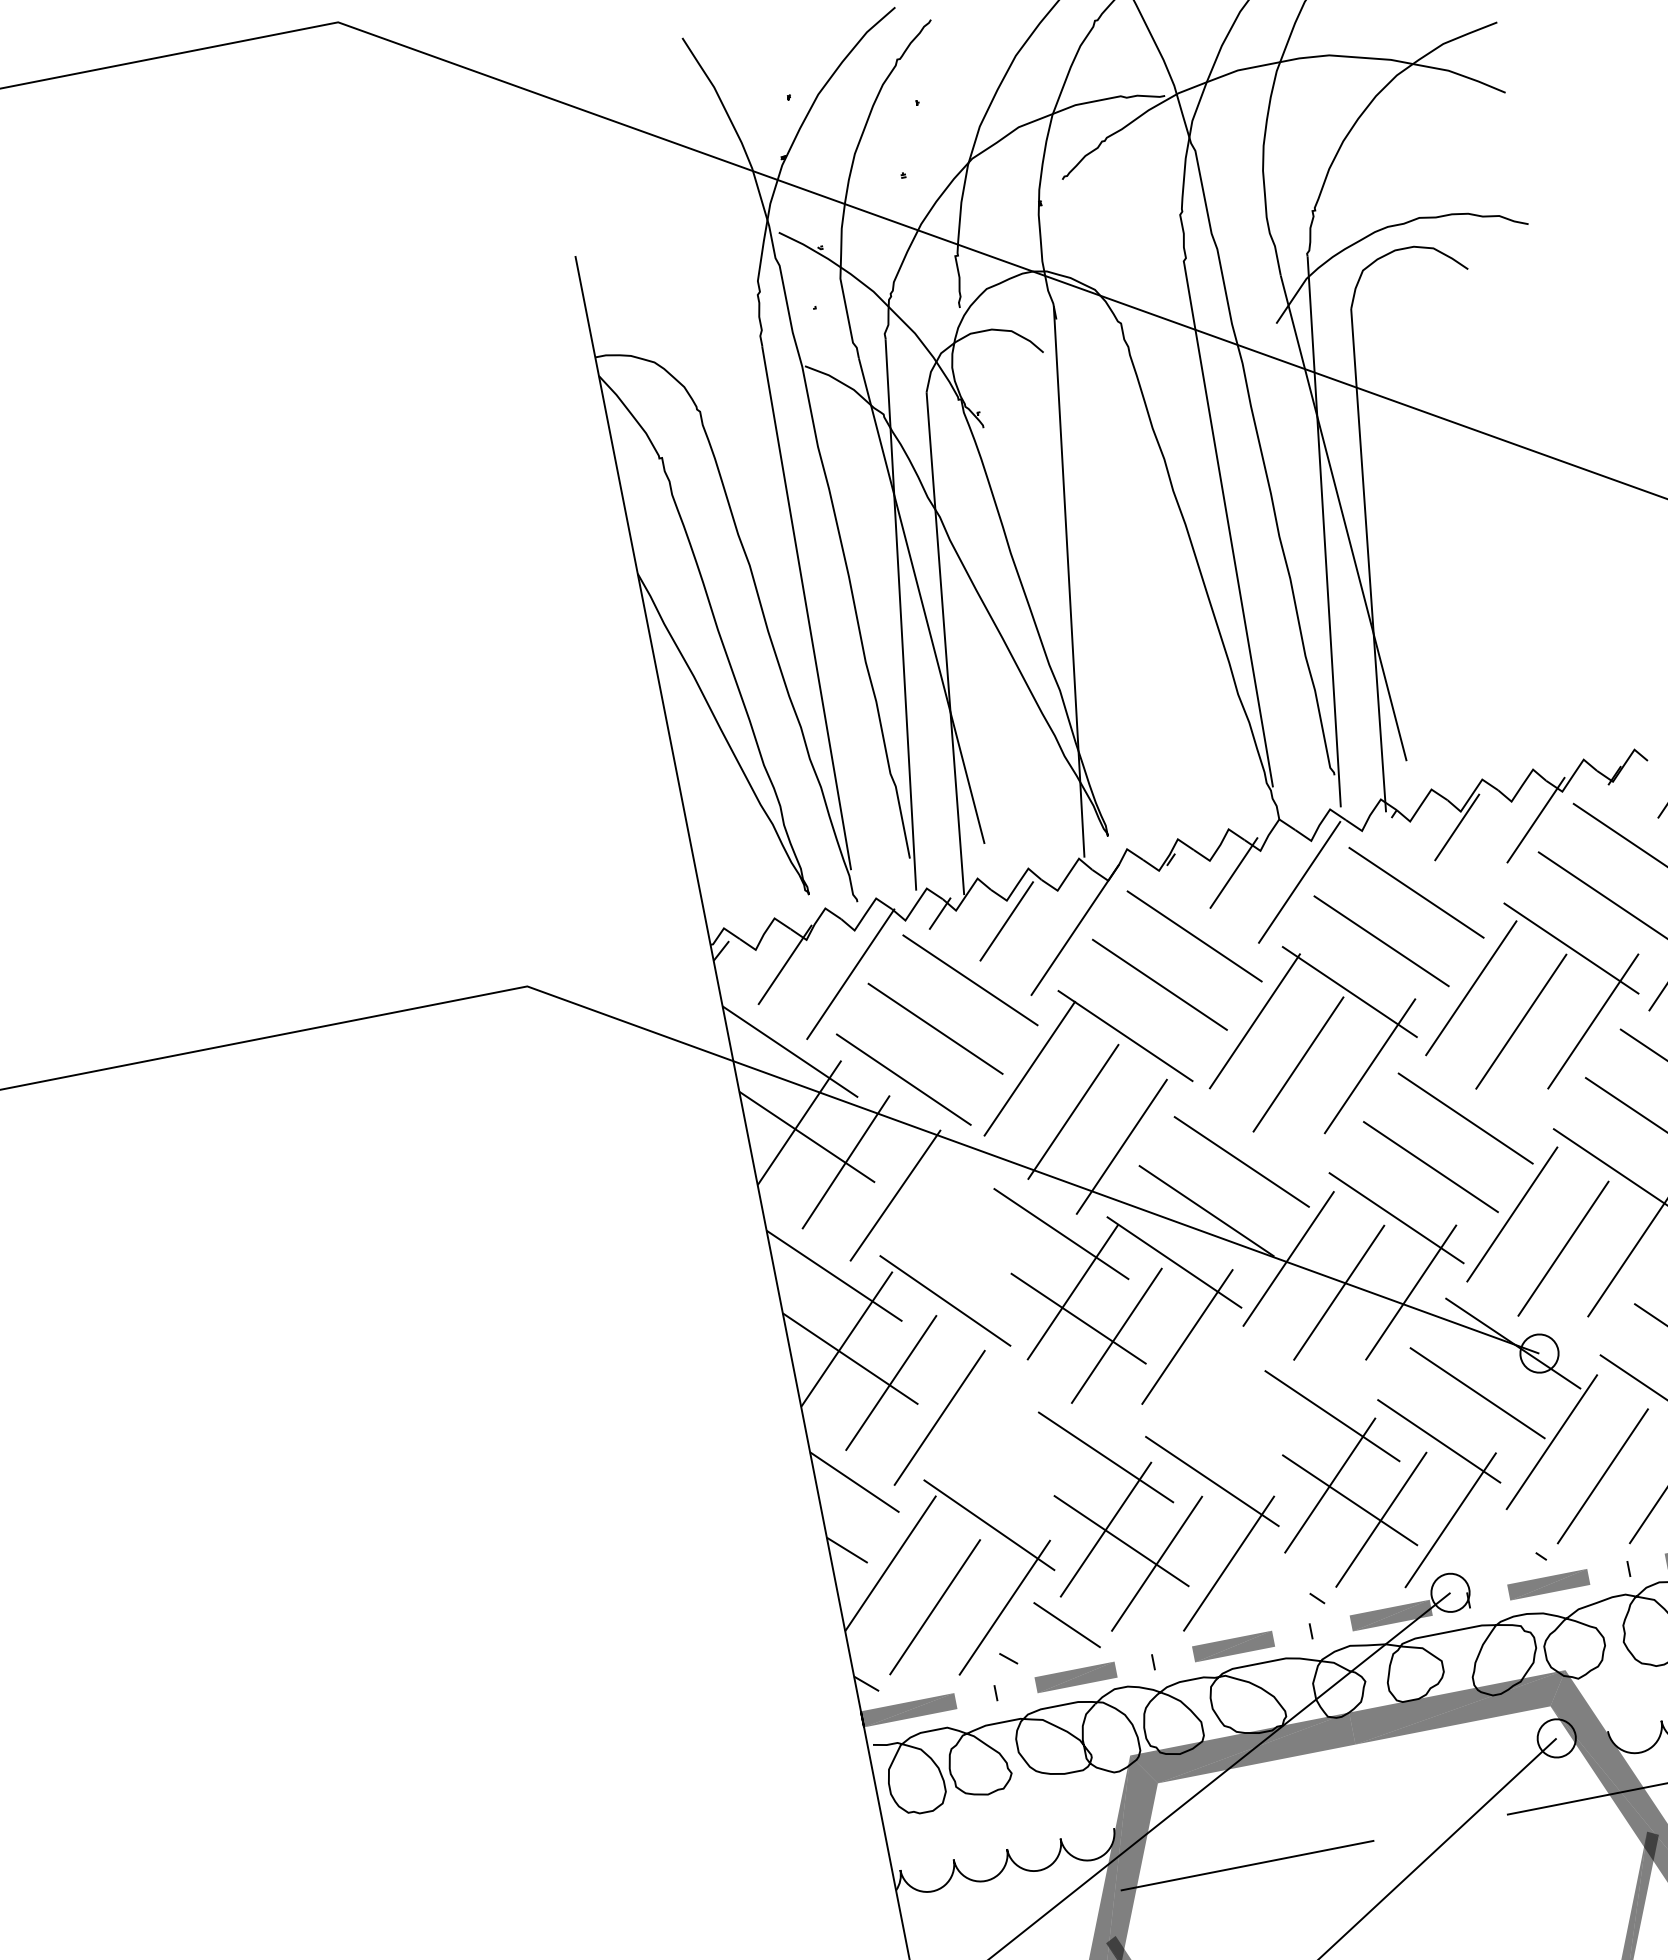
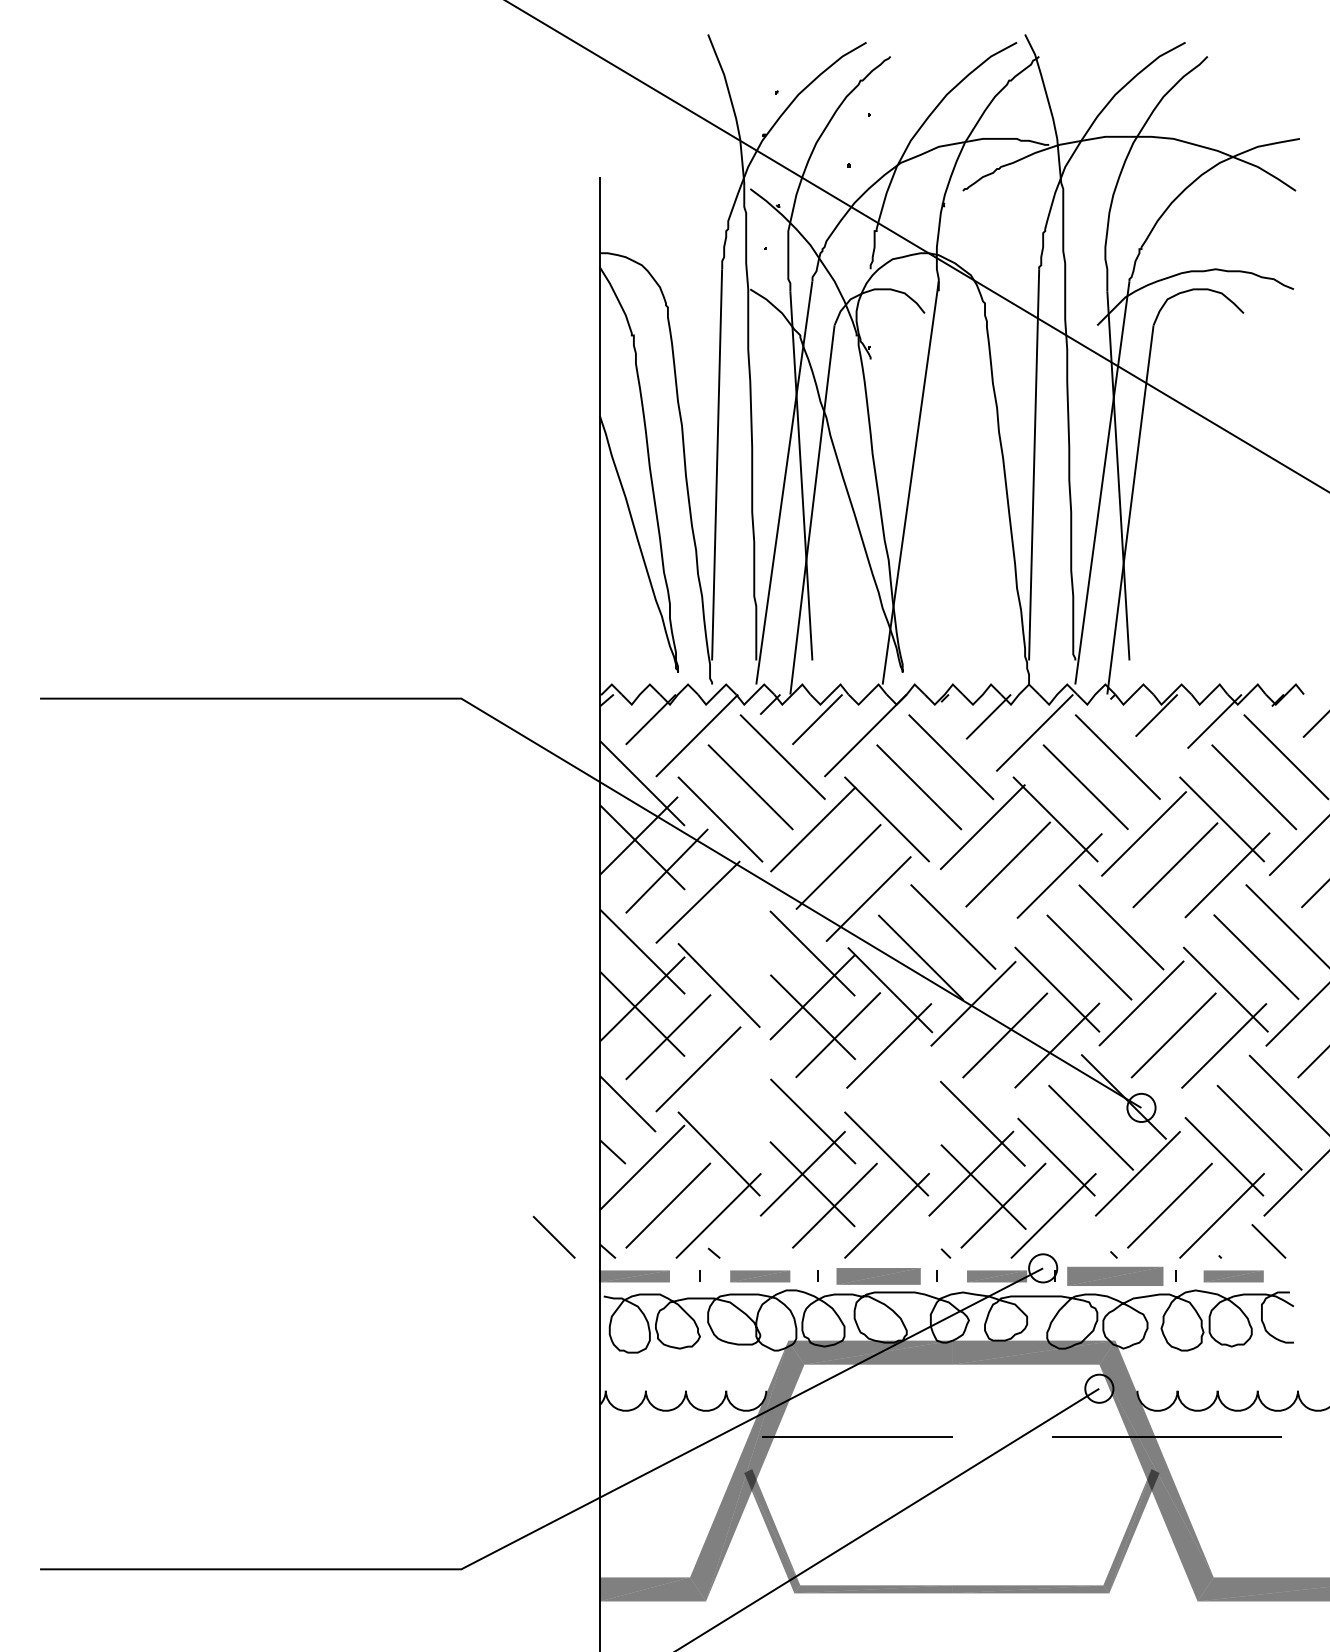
part: (1548, 1584) -> (1115, 1276), size x1.6
line: (1065, 1624) -> (553, 1236), moved
part: (1233, 1646) -> (878, 1276), size x1.4

